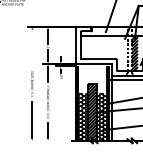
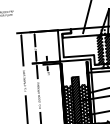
line: (32, 47) -> (22, 50), added
hatch: (124, 52) -> (99, 48), added

